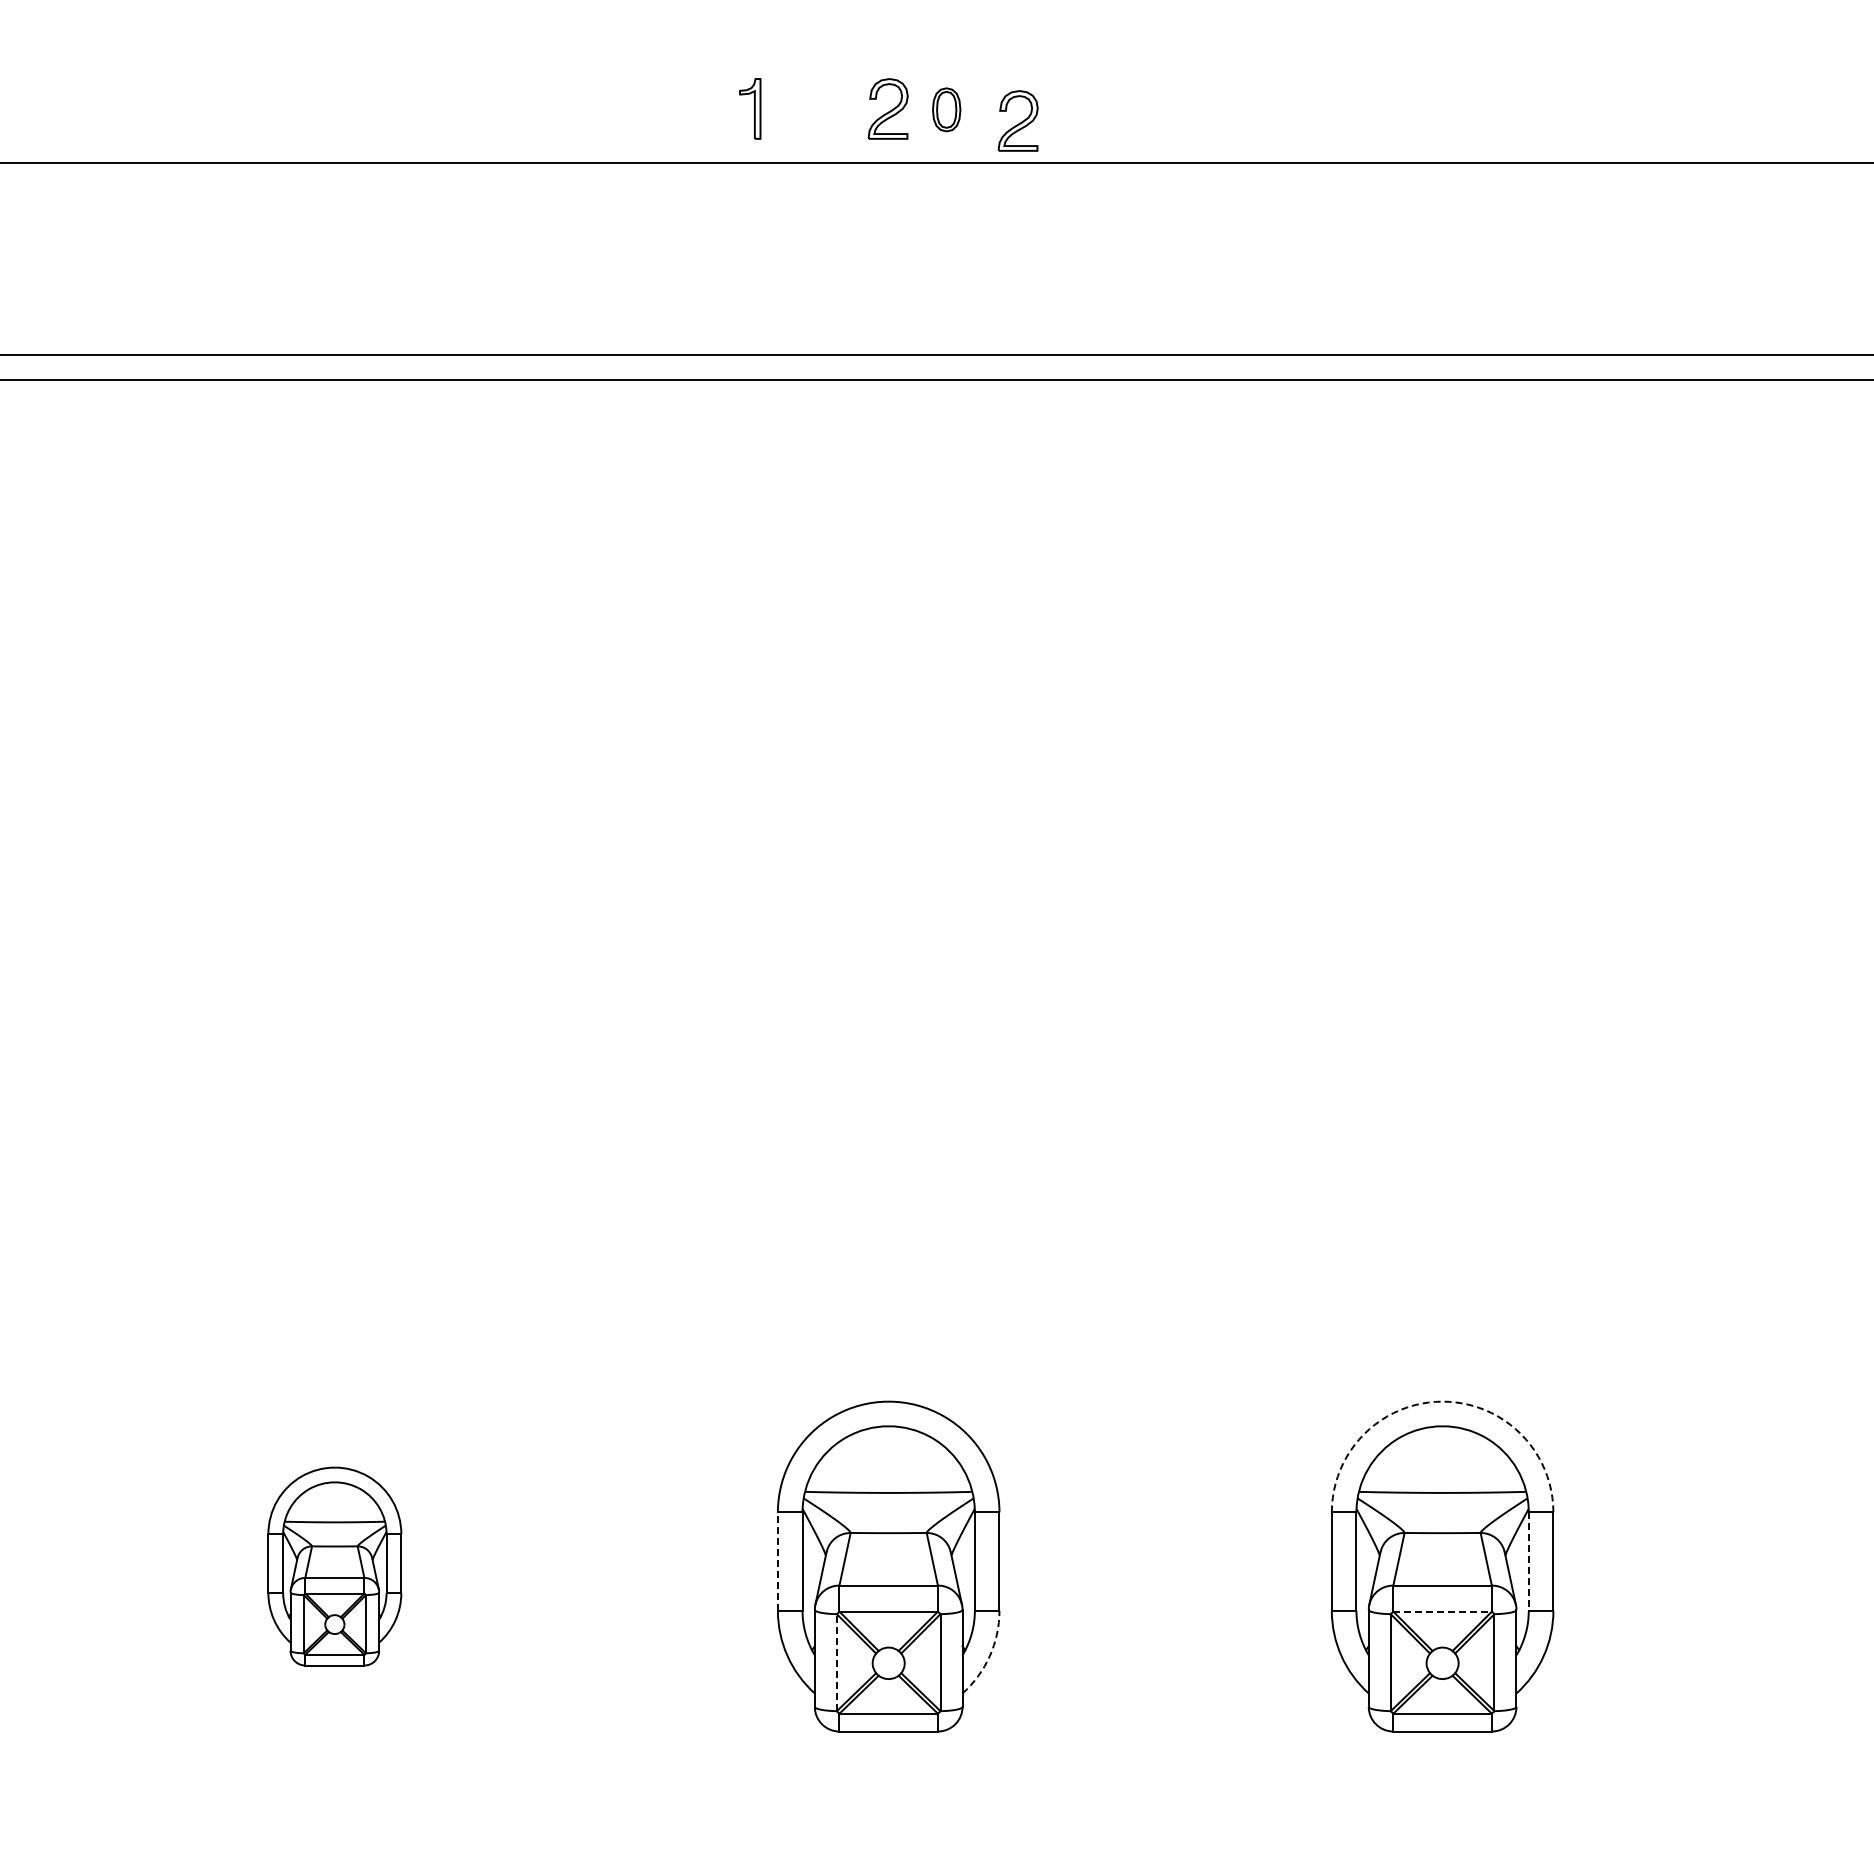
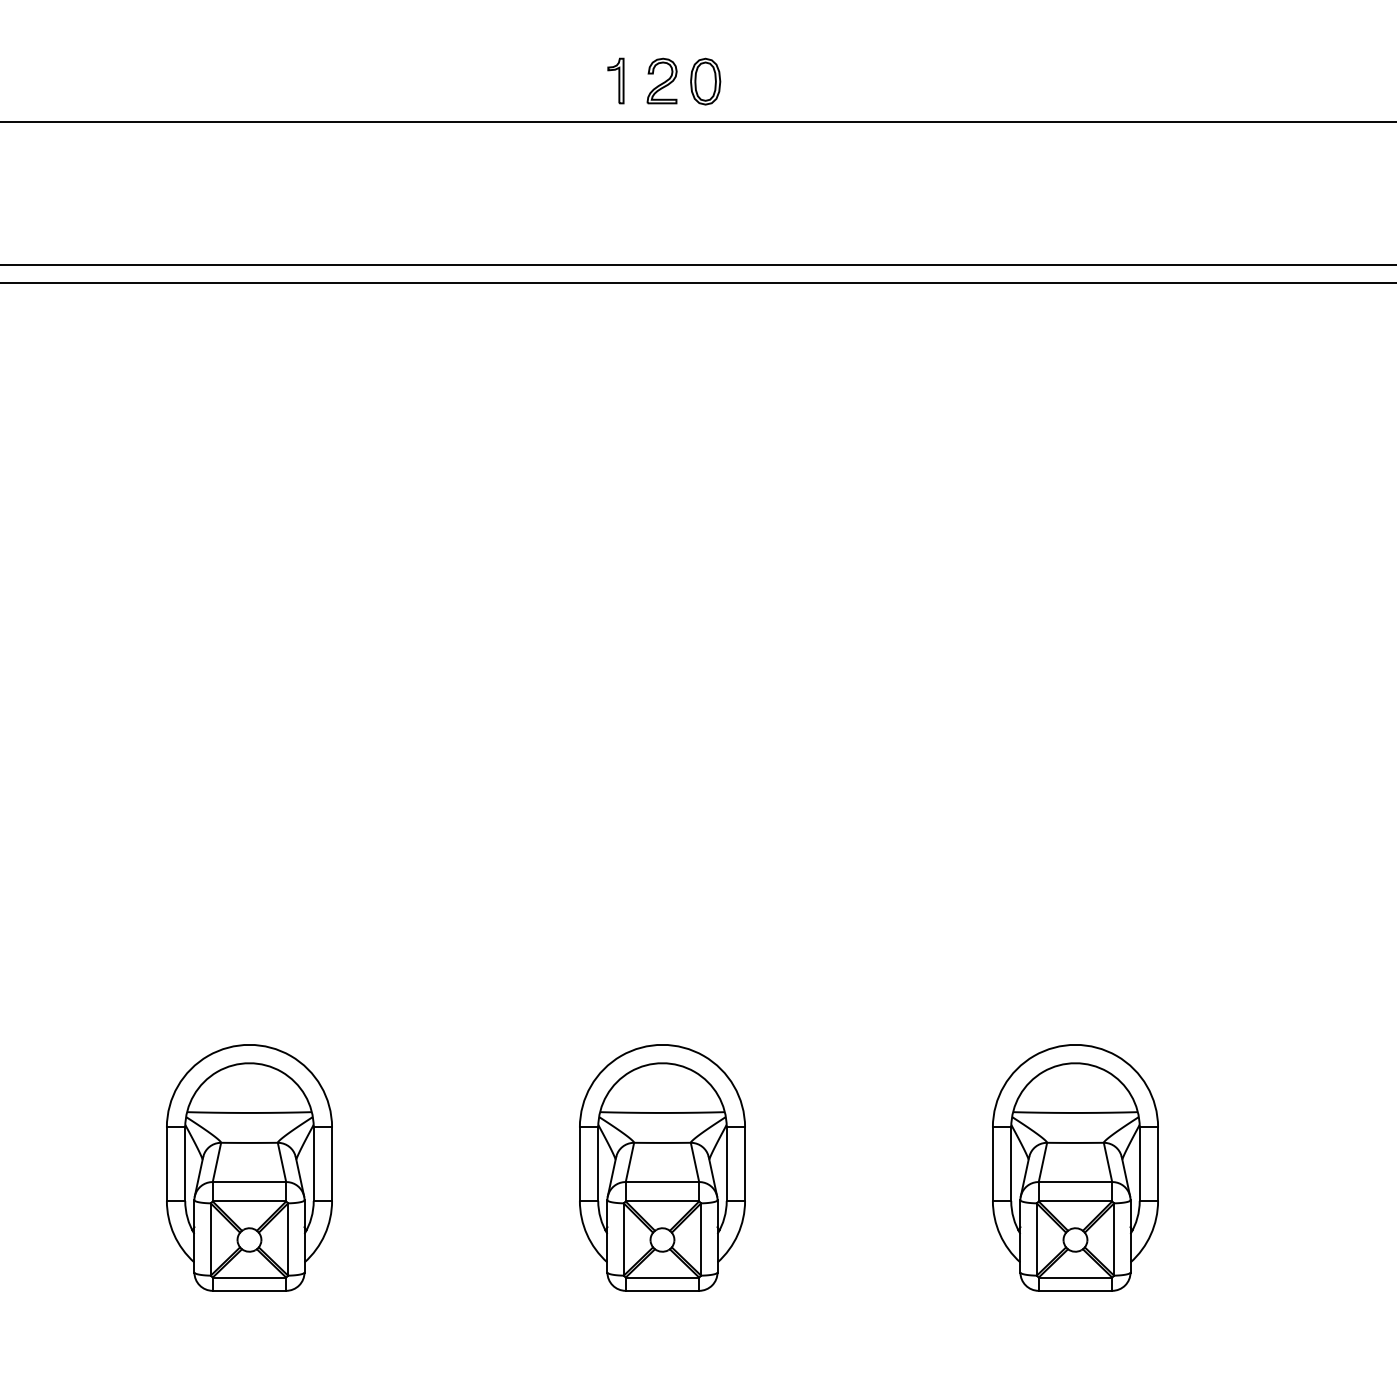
part: (750, 108) -> (616, 80), moved
part: (946, 109) -> (705, 81), size x1.43
part: (1017, 120) -> (758, 89), removed
arc: (1442, 1401) -> (1075, 1044), dashed -> solid
line: (777, 1561) -> (579, 1164), dashed -> solid
line: (1528, 1562) -> (1139, 1164), dashed -> solid
part: (334, 1566) -> (249, 1167), size x1.67
line: (1443, 1611) -> (1076, 1201), dashed -> solid
arc: (989, 1656) -> (737, 1234), dashed -> solid
line: (836, 1662) -> (623, 1239), dashed -> solid

